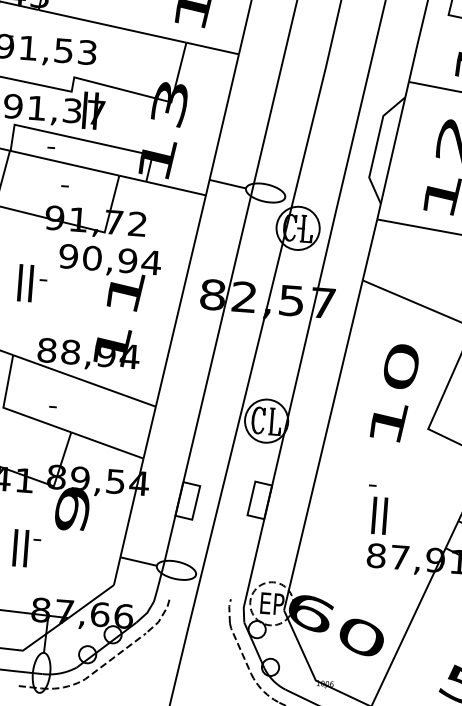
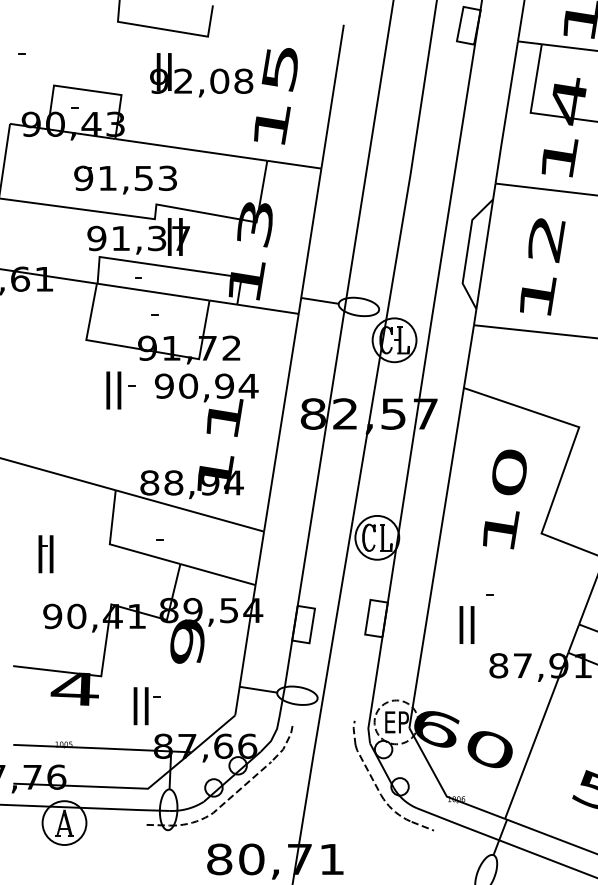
part: (32, 283) -> (120, 390), moved
text: (379, 515) -> (466, 624), moved
part: (26, 548) -> (146, 706), moved

